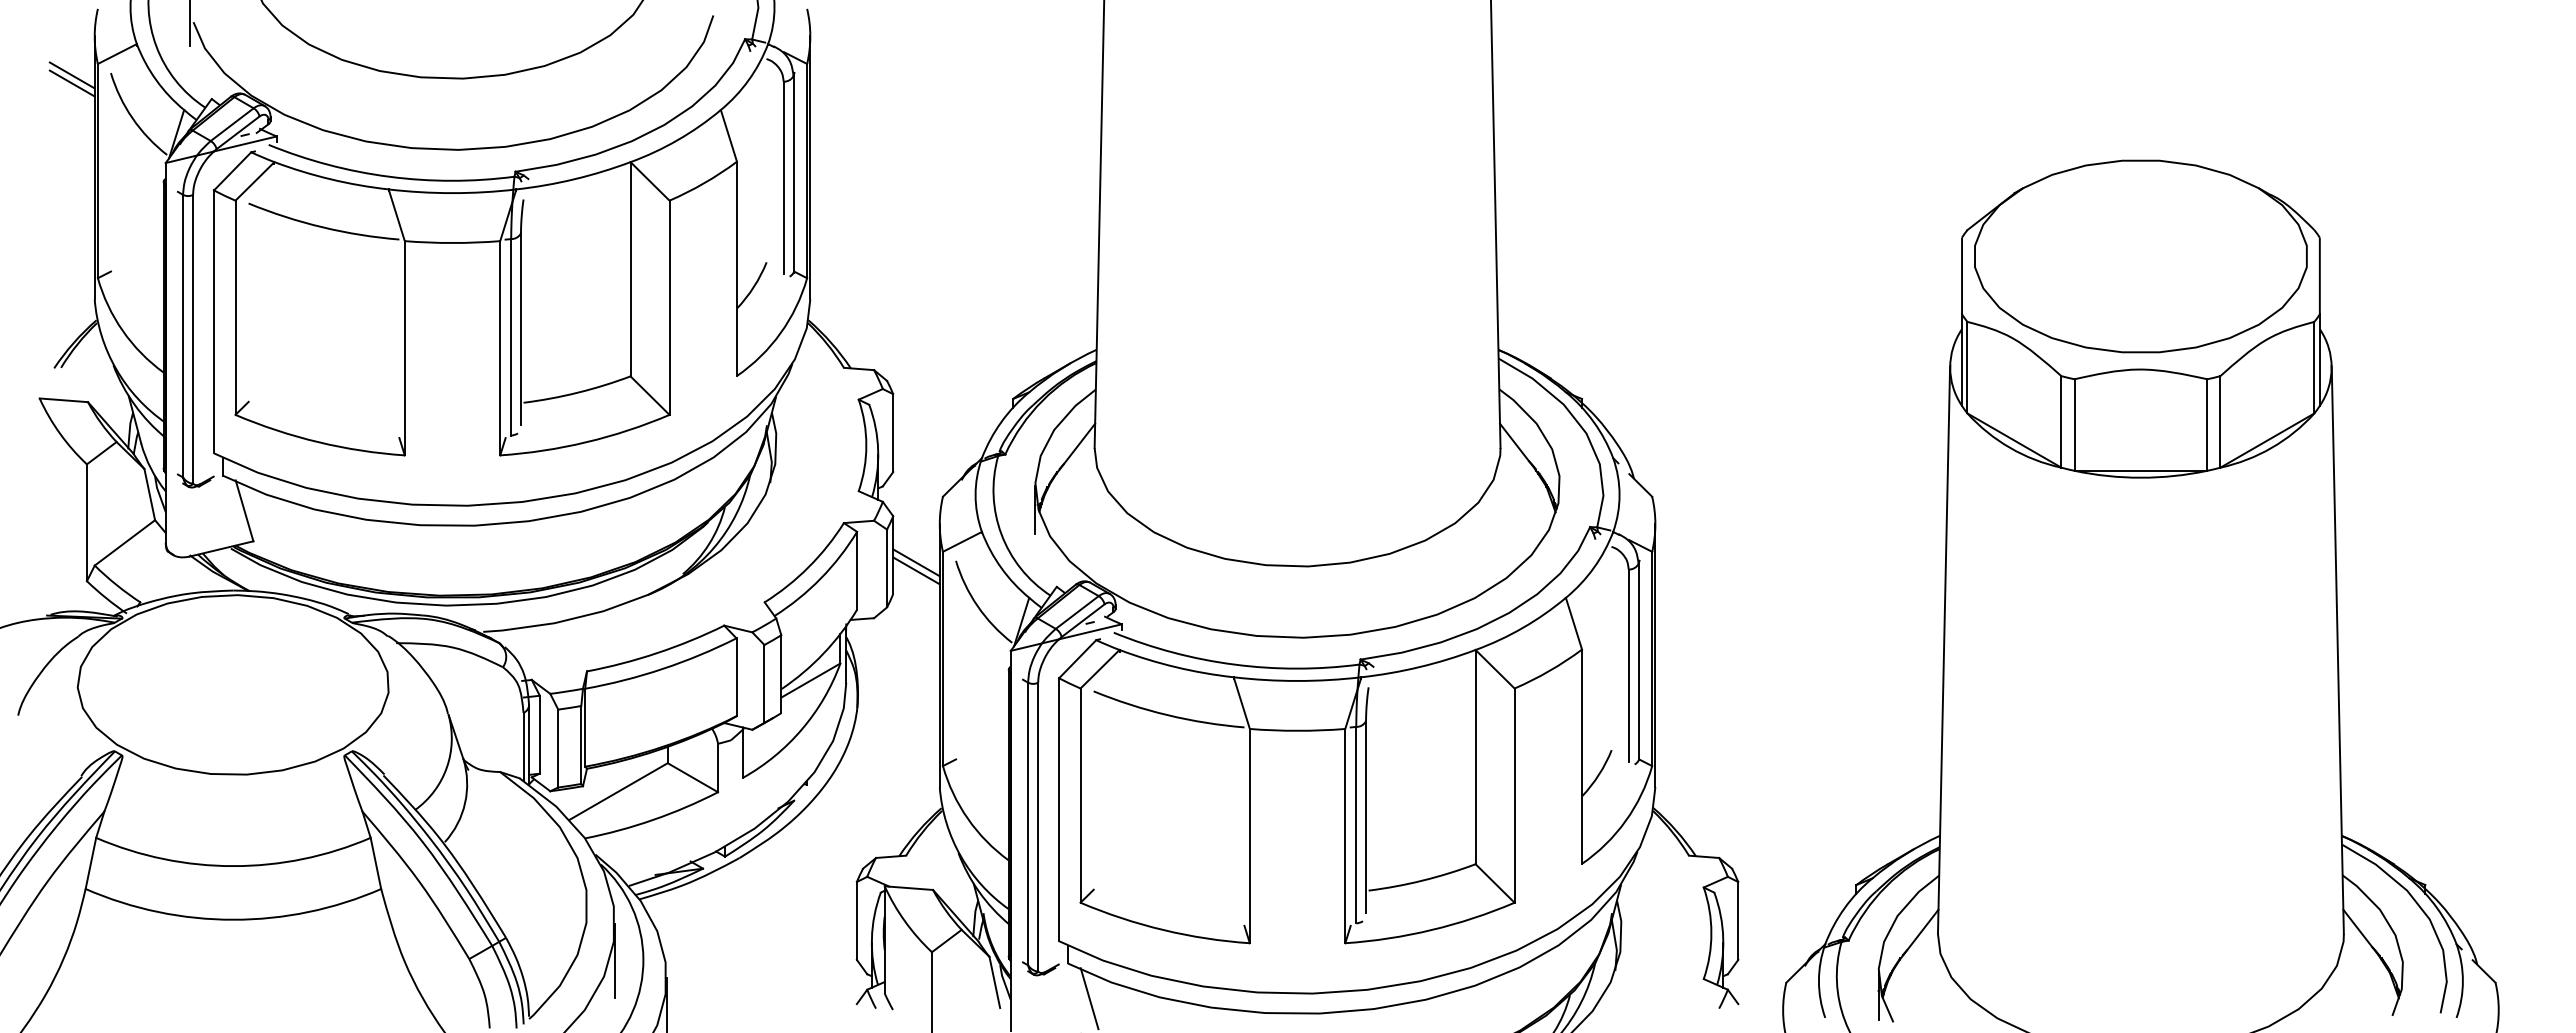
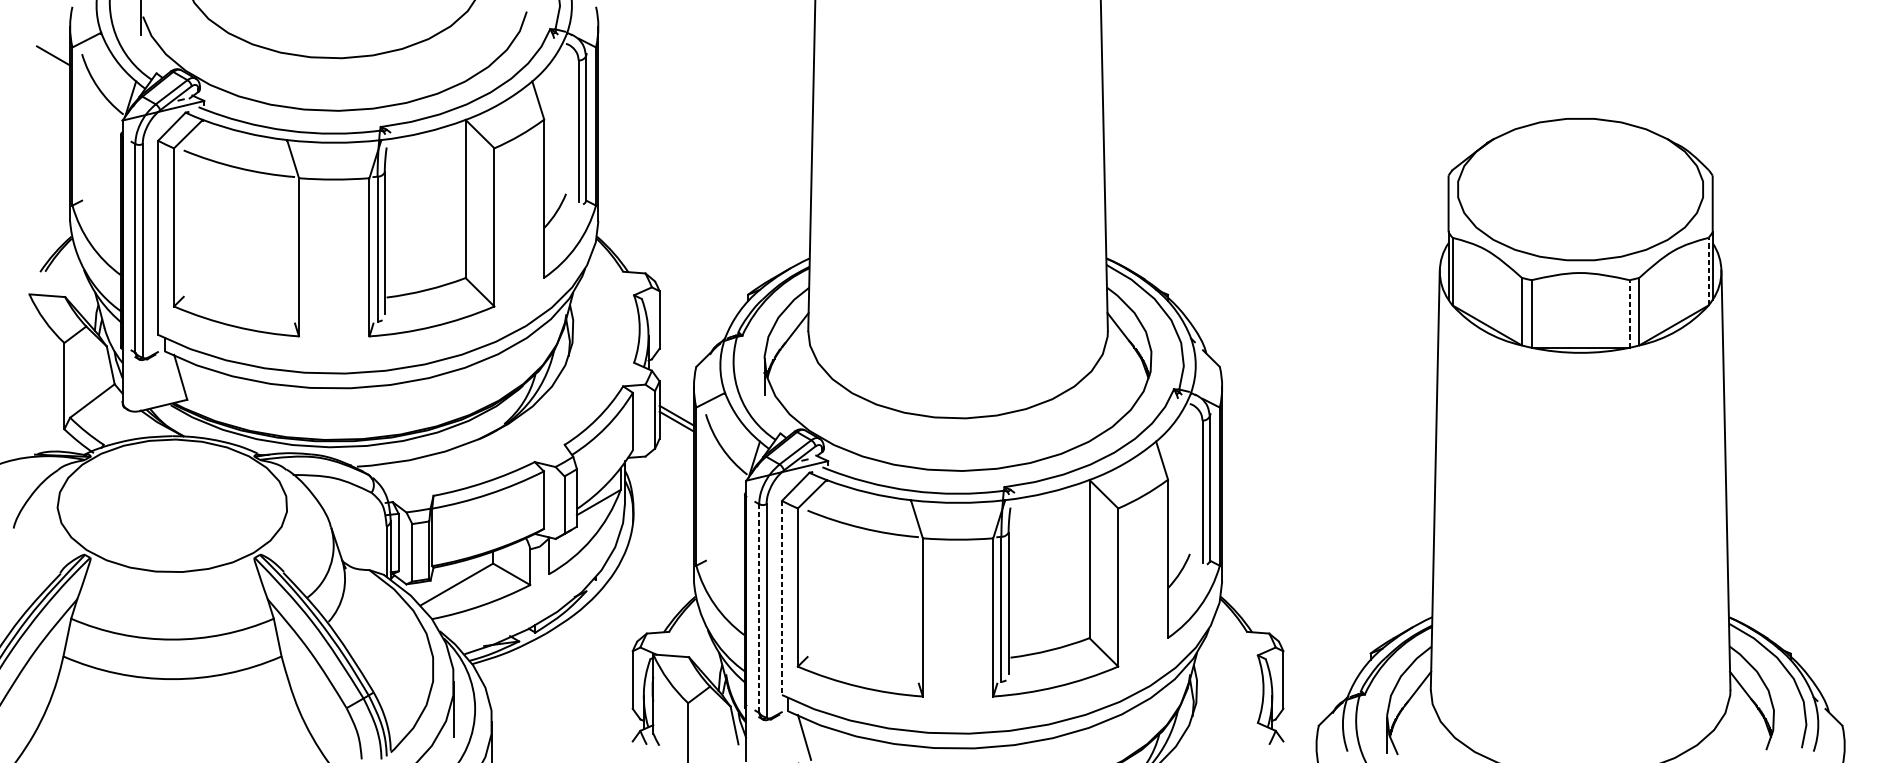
line: (71, 83) -> (52, 61), removed
line: (2314, 367) -> (1708, 271), solid -> dashed
line: (2207, 425) -> (1629, 314), solid -> dashed
line: (1059, 810) -> (782, 598), solid -> dashed
line: (1028, 824) -> (759, 608), solid -> dashed

